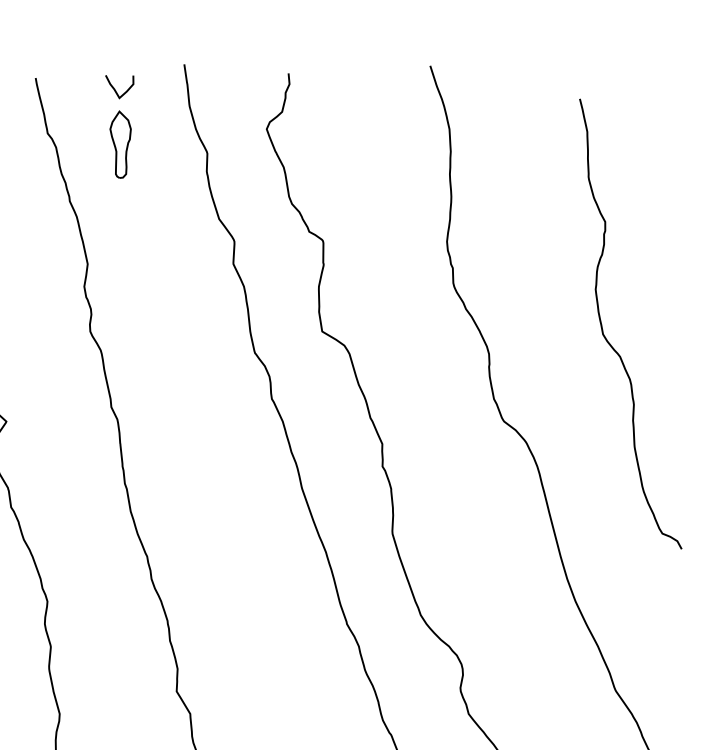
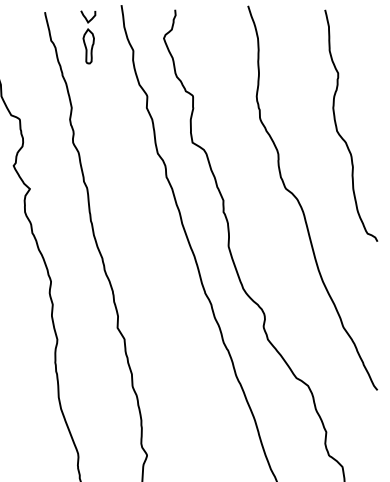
curve: (603, 325) -> (337, 126), moved

